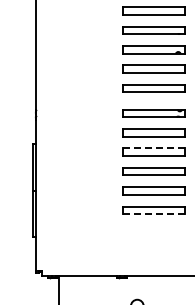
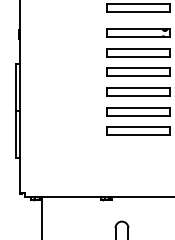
line: (154, 148) -> (139, 68), dashed -> solid
line: (153, 214) -> (138, 135), dashed -> solid

